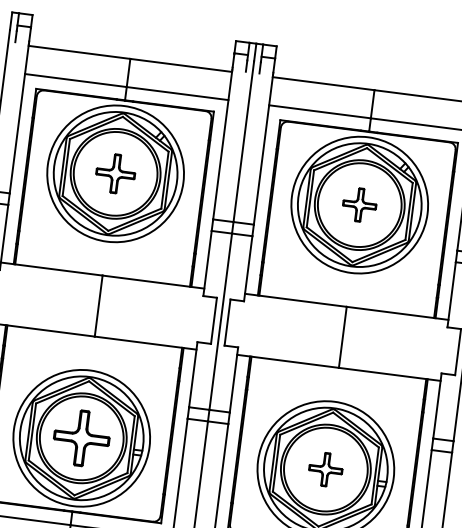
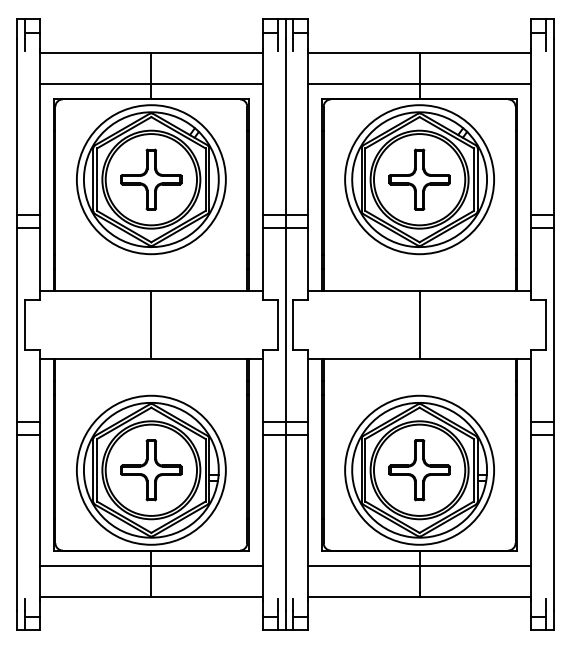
part: (115, 173) -> (151, 179), size x1.43
part: (359, 204) -> (419, 179), size x1.67
part: (325, 469) -> (419, 470), size x1.67

